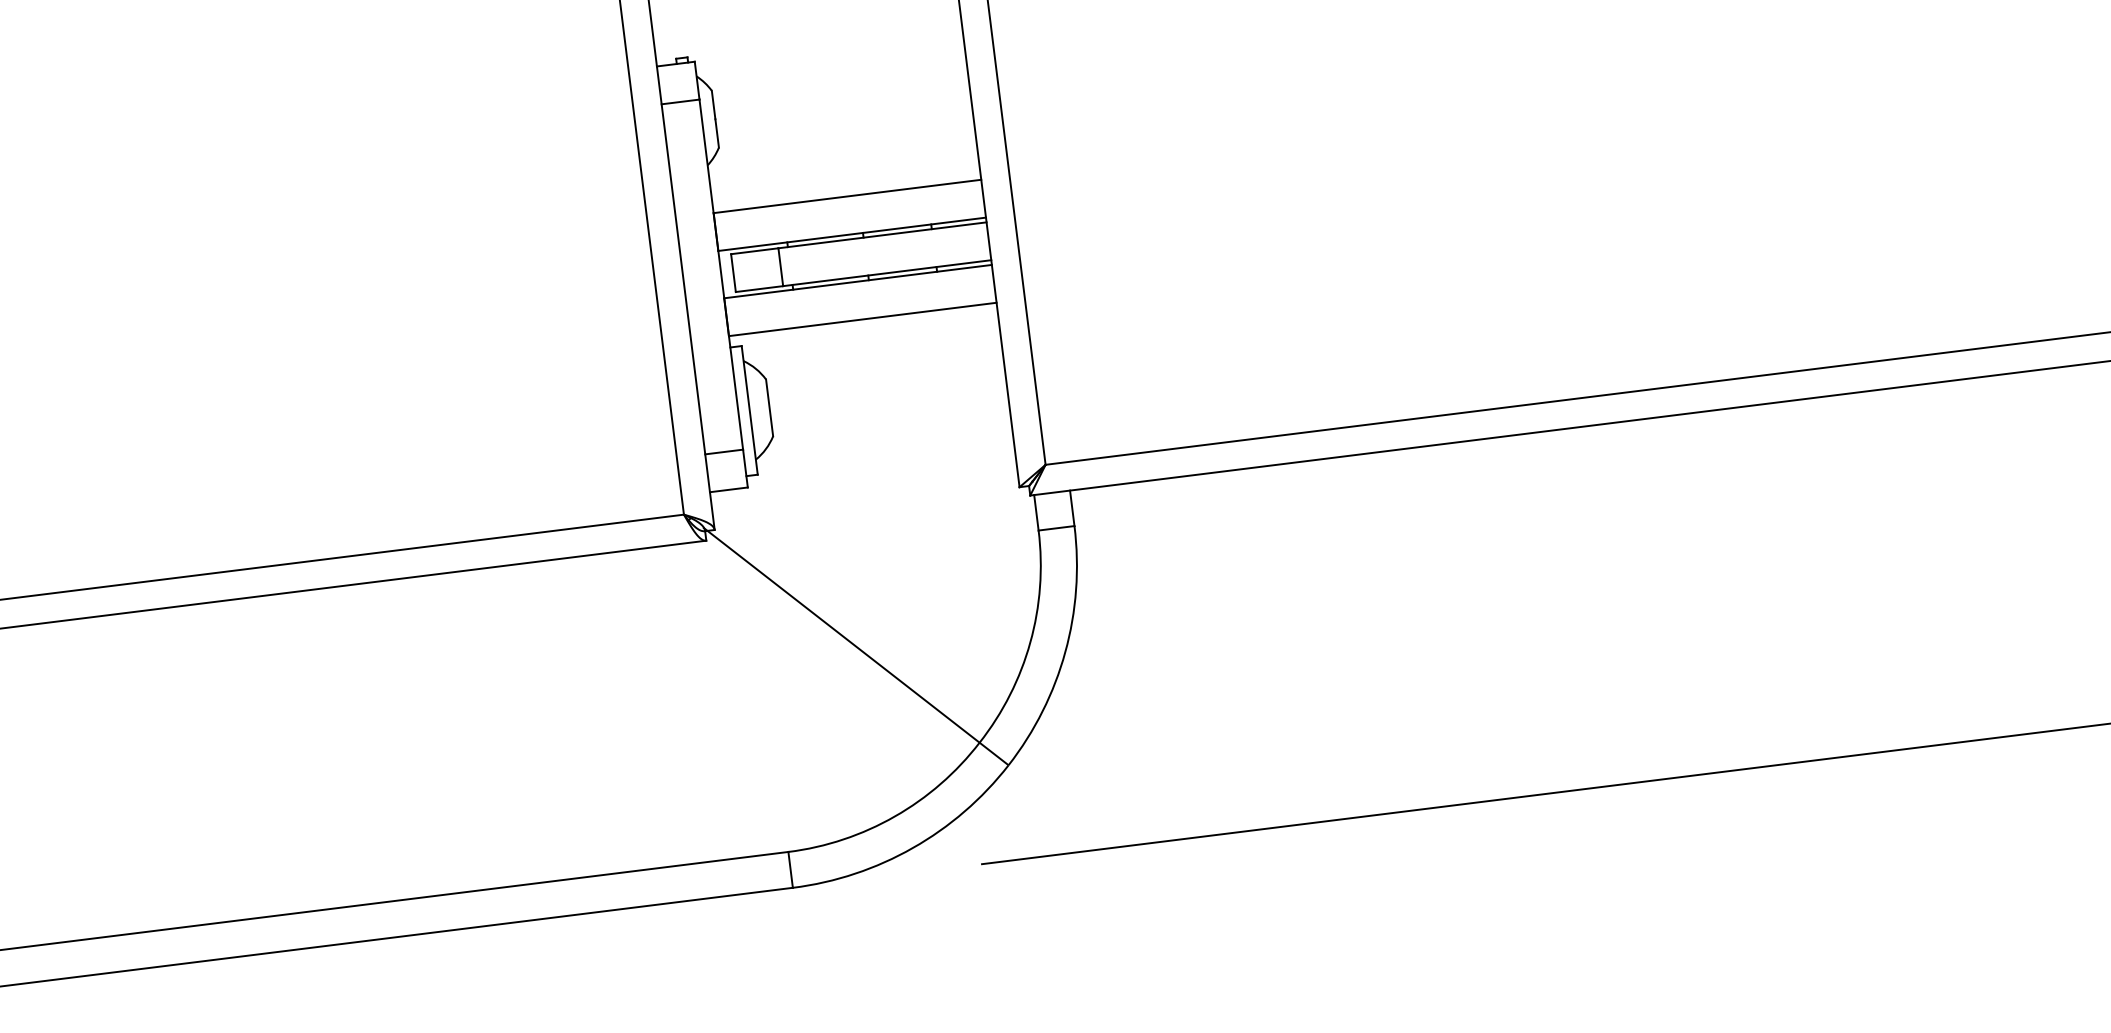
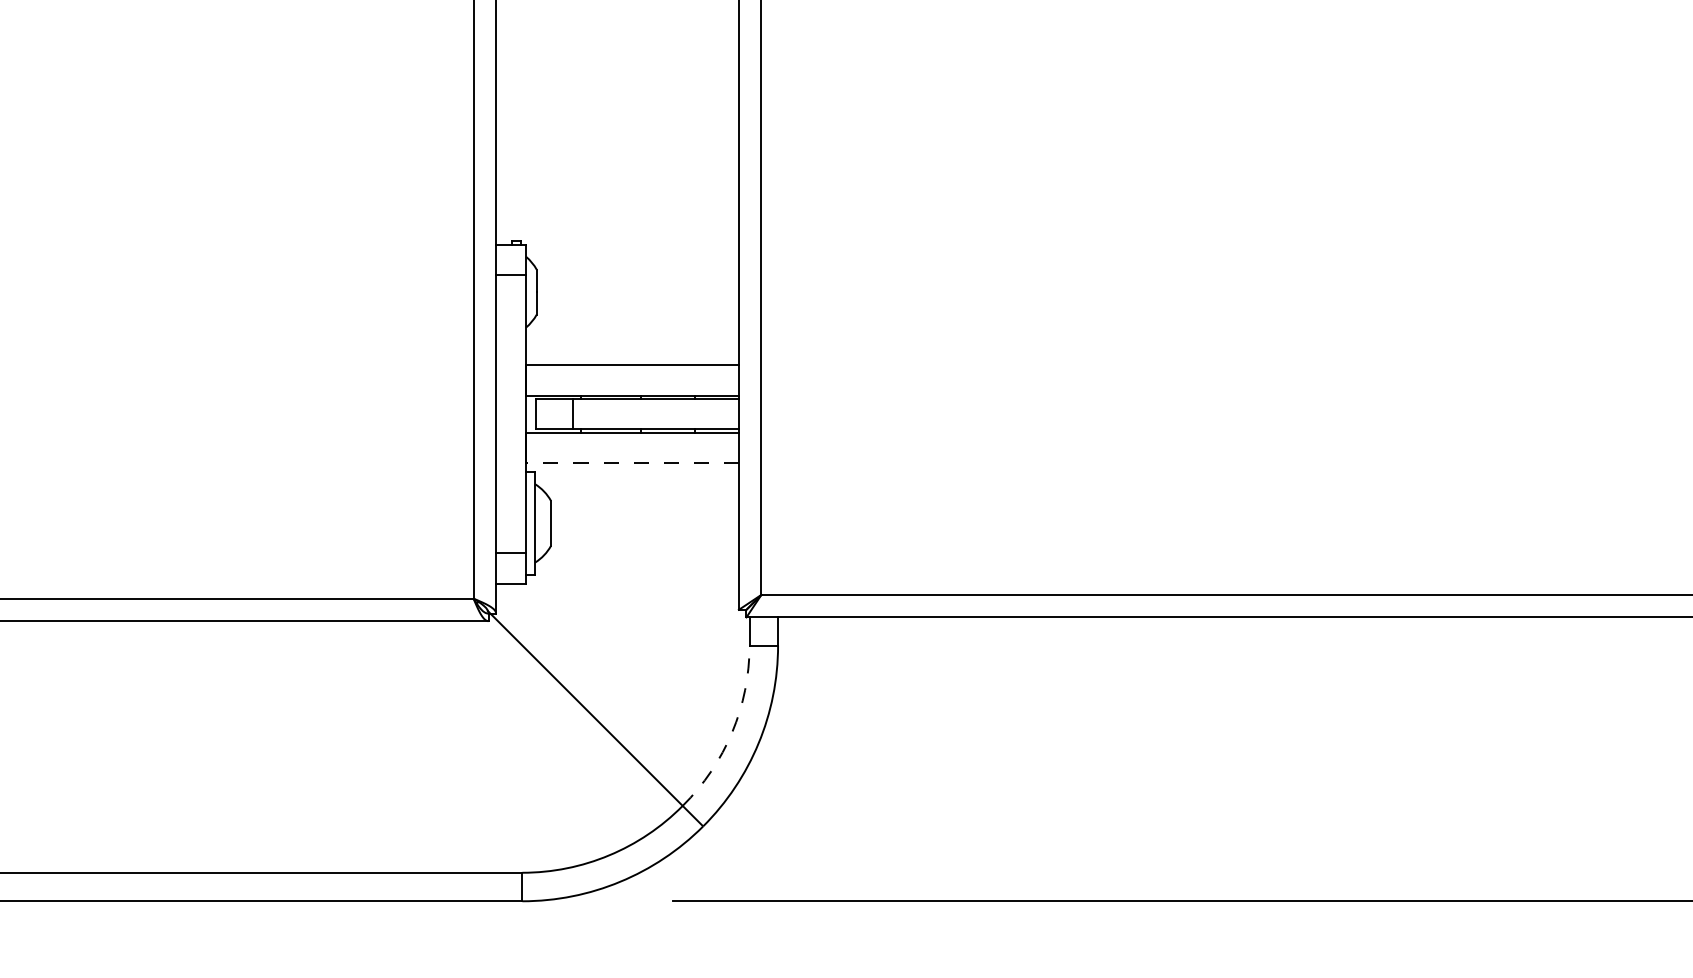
line: (862, 319) -> (632, 463), solid -> dashed
arc: (1030, 642) -> (732, 732), solid -> dashed

